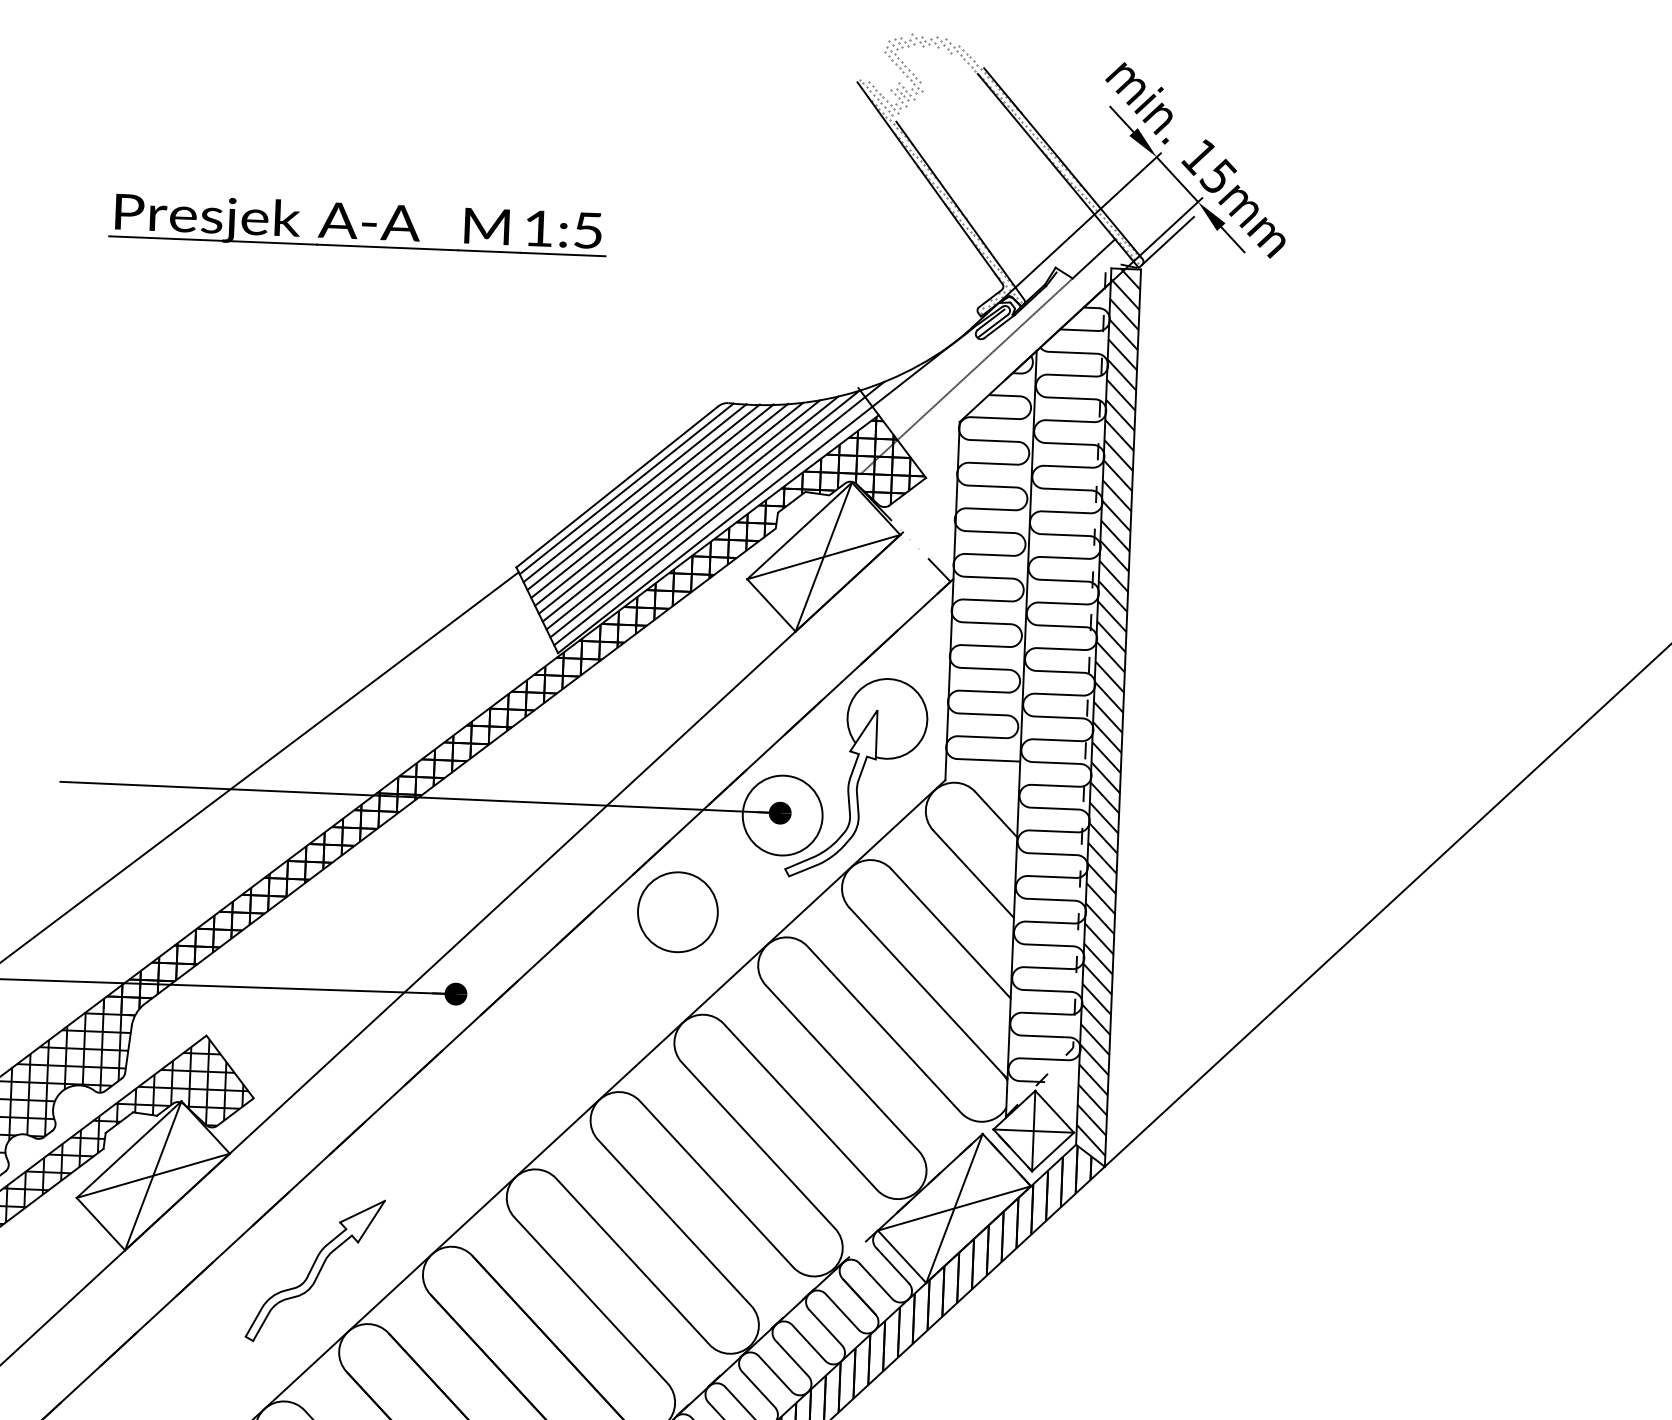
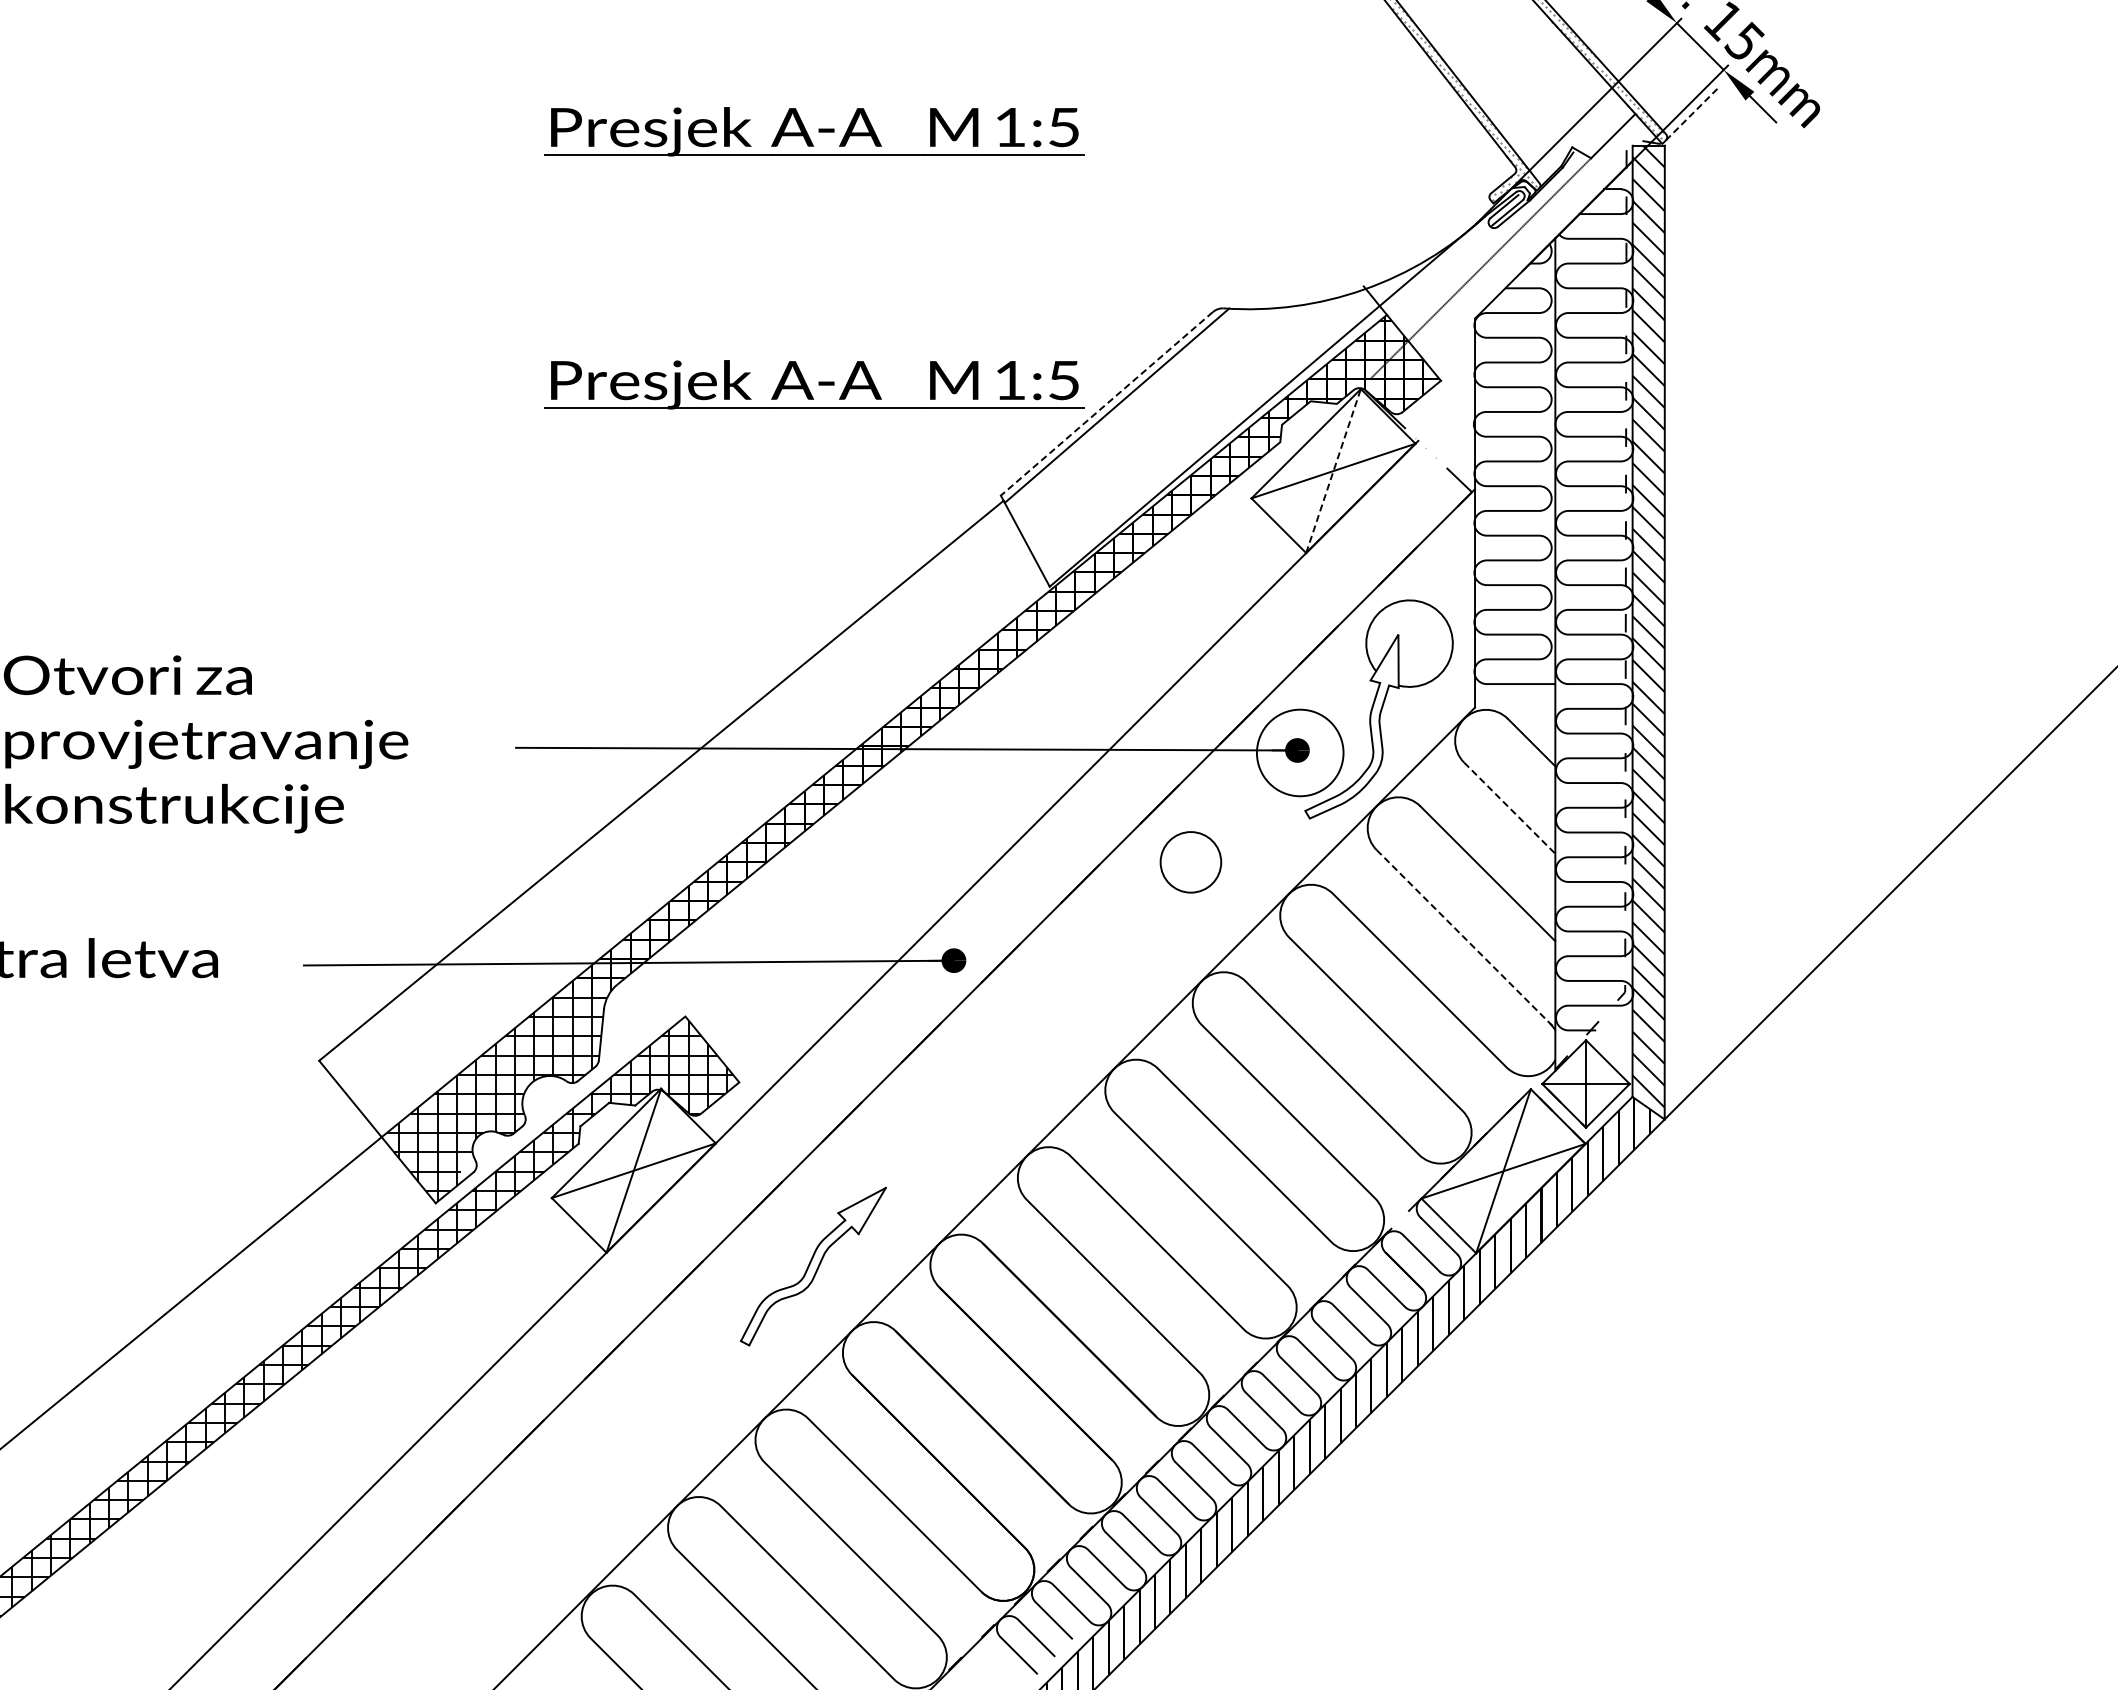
line: (1168, 241) -> (1693, 113), solid -> dashed
part: (348, 458) -> (814, 384), added
line: (617, 487) -> (1106, 404), solid -> dashed
line: (635, 492) -> (1126, 409), removed
line: (643, 496) -> (1135, 413), removed
line: (652, 500) -> (1145, 417), removed
line: (661, 504) -> (1155, 421), removed
line: (670, 507) -> (1165, 424), removed
line: (680, 511) -> (1176, 427), removed
line: (692, 512) -> (1189, 428), removed
line: (704, 513) -> (1202, 429), removed
line: (719, 513) -> (1218, 428), removed
line: (823, 556) -> (1333, 470), solid -> dashed
line: (974, 874) -> (1510, 808), solid -> dashed
circle: (677, 912) -> (1190, 862), size x0.7
line: (928, 993) -> (1466, 939), solid -> dashed

